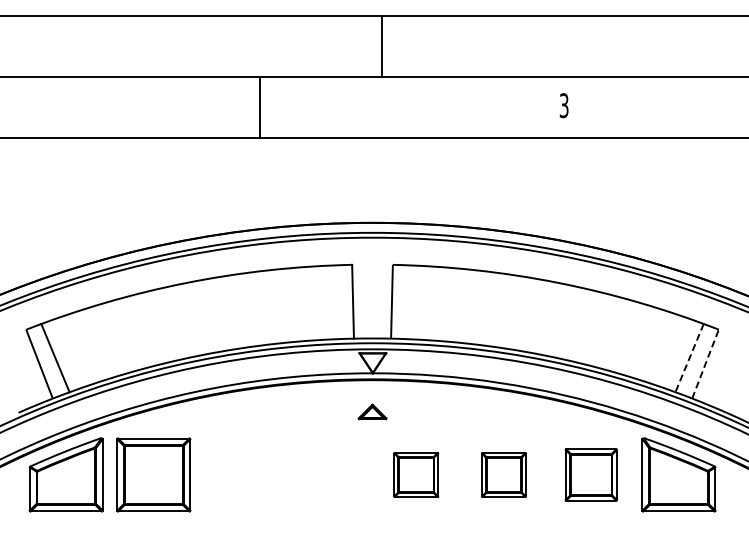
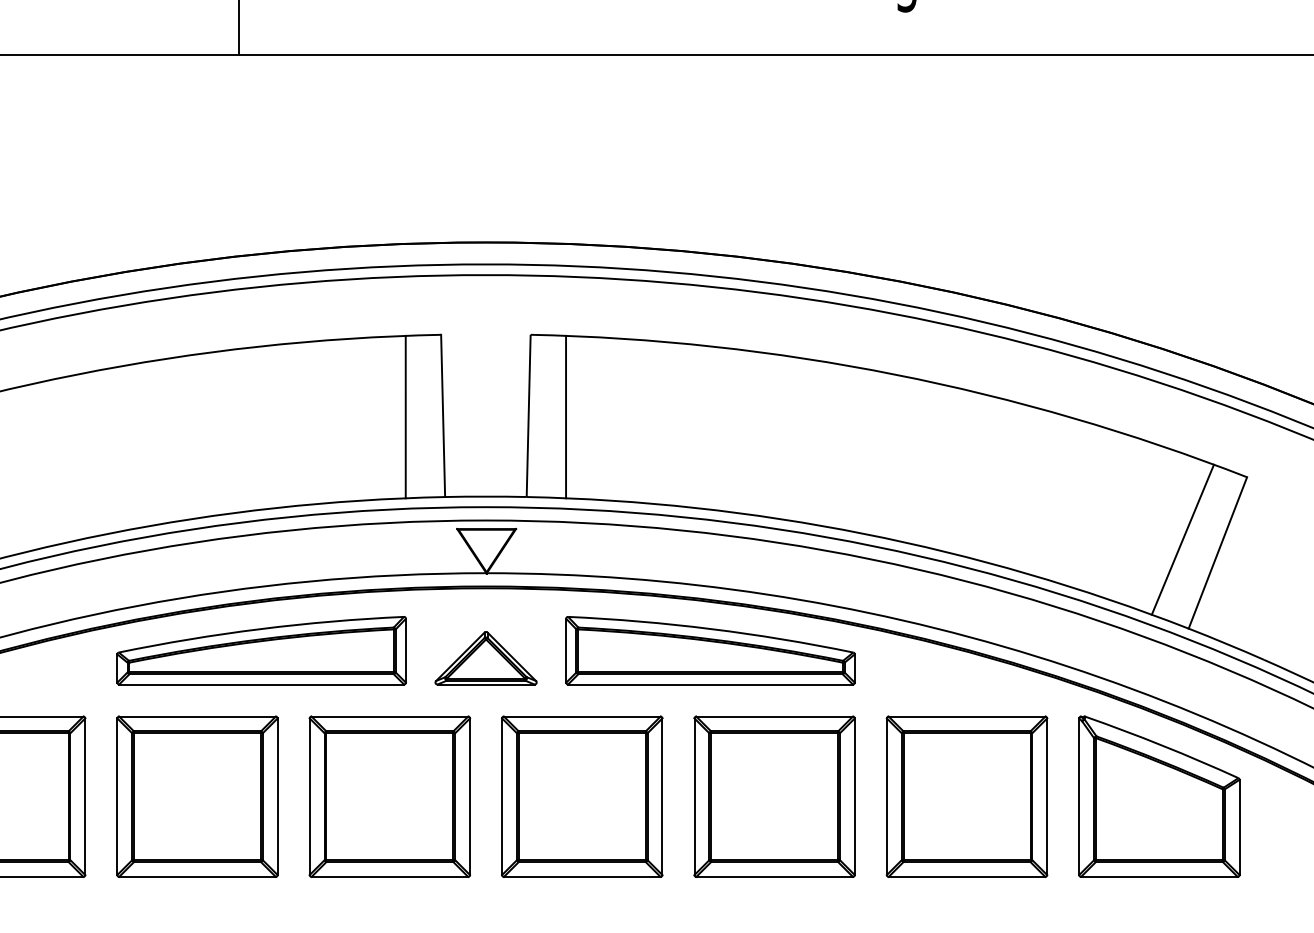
line: (336, 302) -> (406, 417), added
line: (408, 302) -> (564, 417), added
line: (689, 358) -> (1182, 540), dashed -> solid
line: (705, 364) -> (1217, 553), dashed -> solid
part: (270, 408) -> (261, 650), added
part: (474, 408) -> (710, 650), added
part: (372, 411) -> (485, 657), size x1.67
part: (240, 474) -> (195, 795), added
part: (328, 474) -> (389, 795), added
part: (415, 474) -> (580, 795), size x1.67
part: (503, 474) -> (773, 795), size x1.67
part: (590, 474) -> (965, 795), size x1.43

